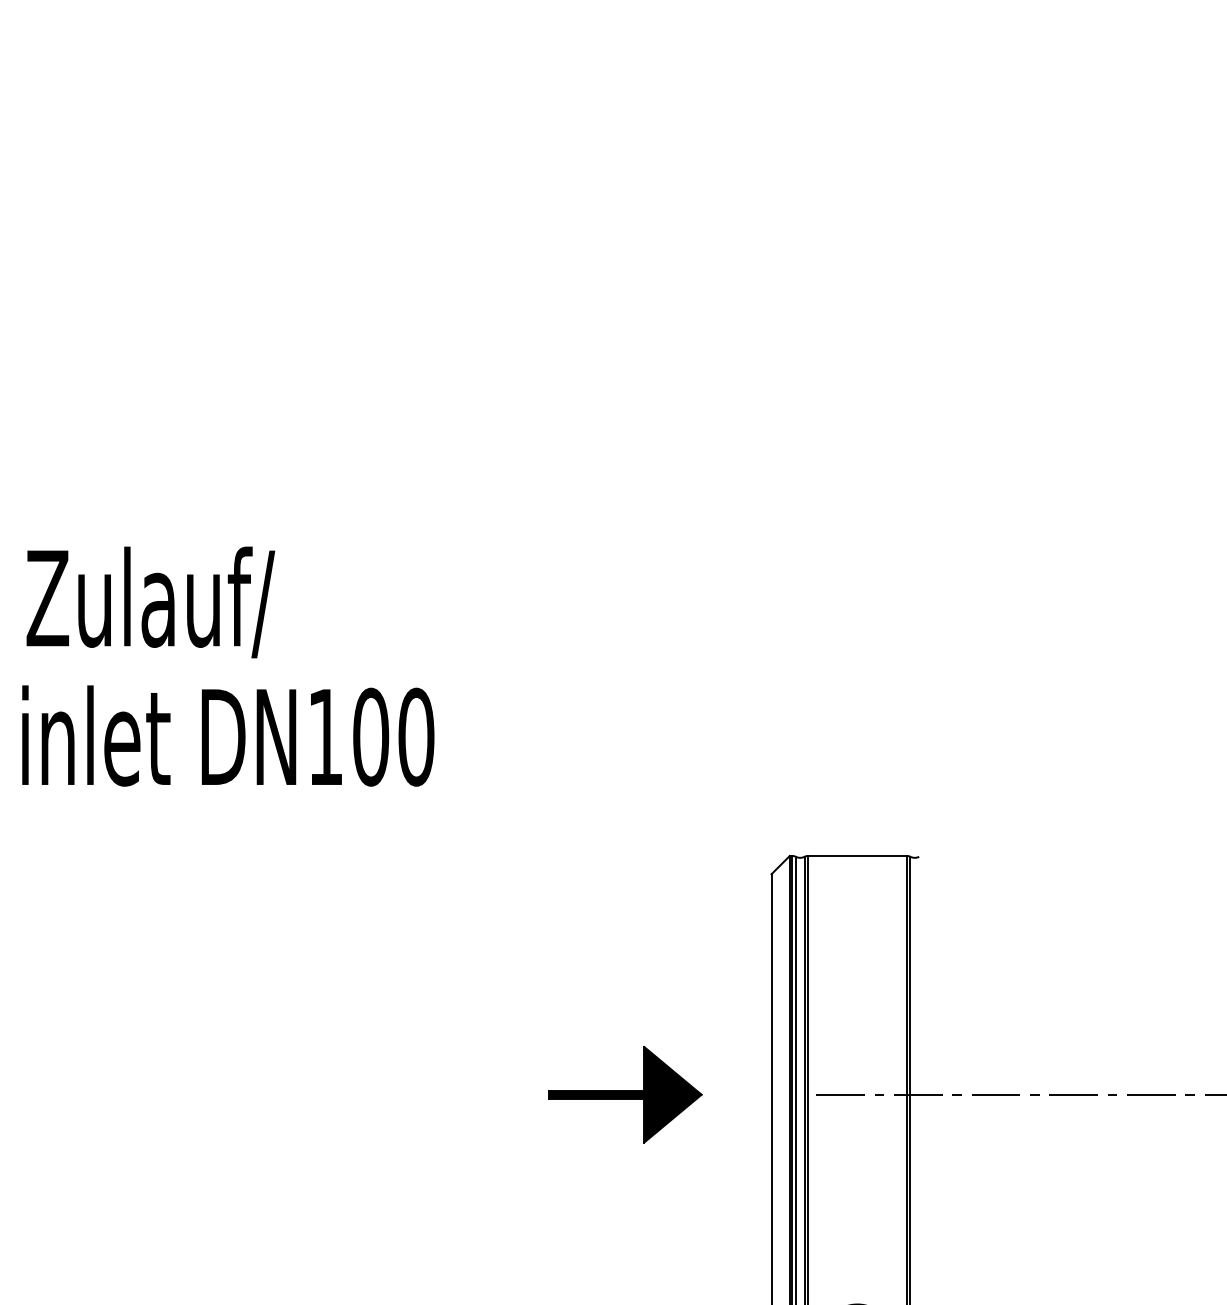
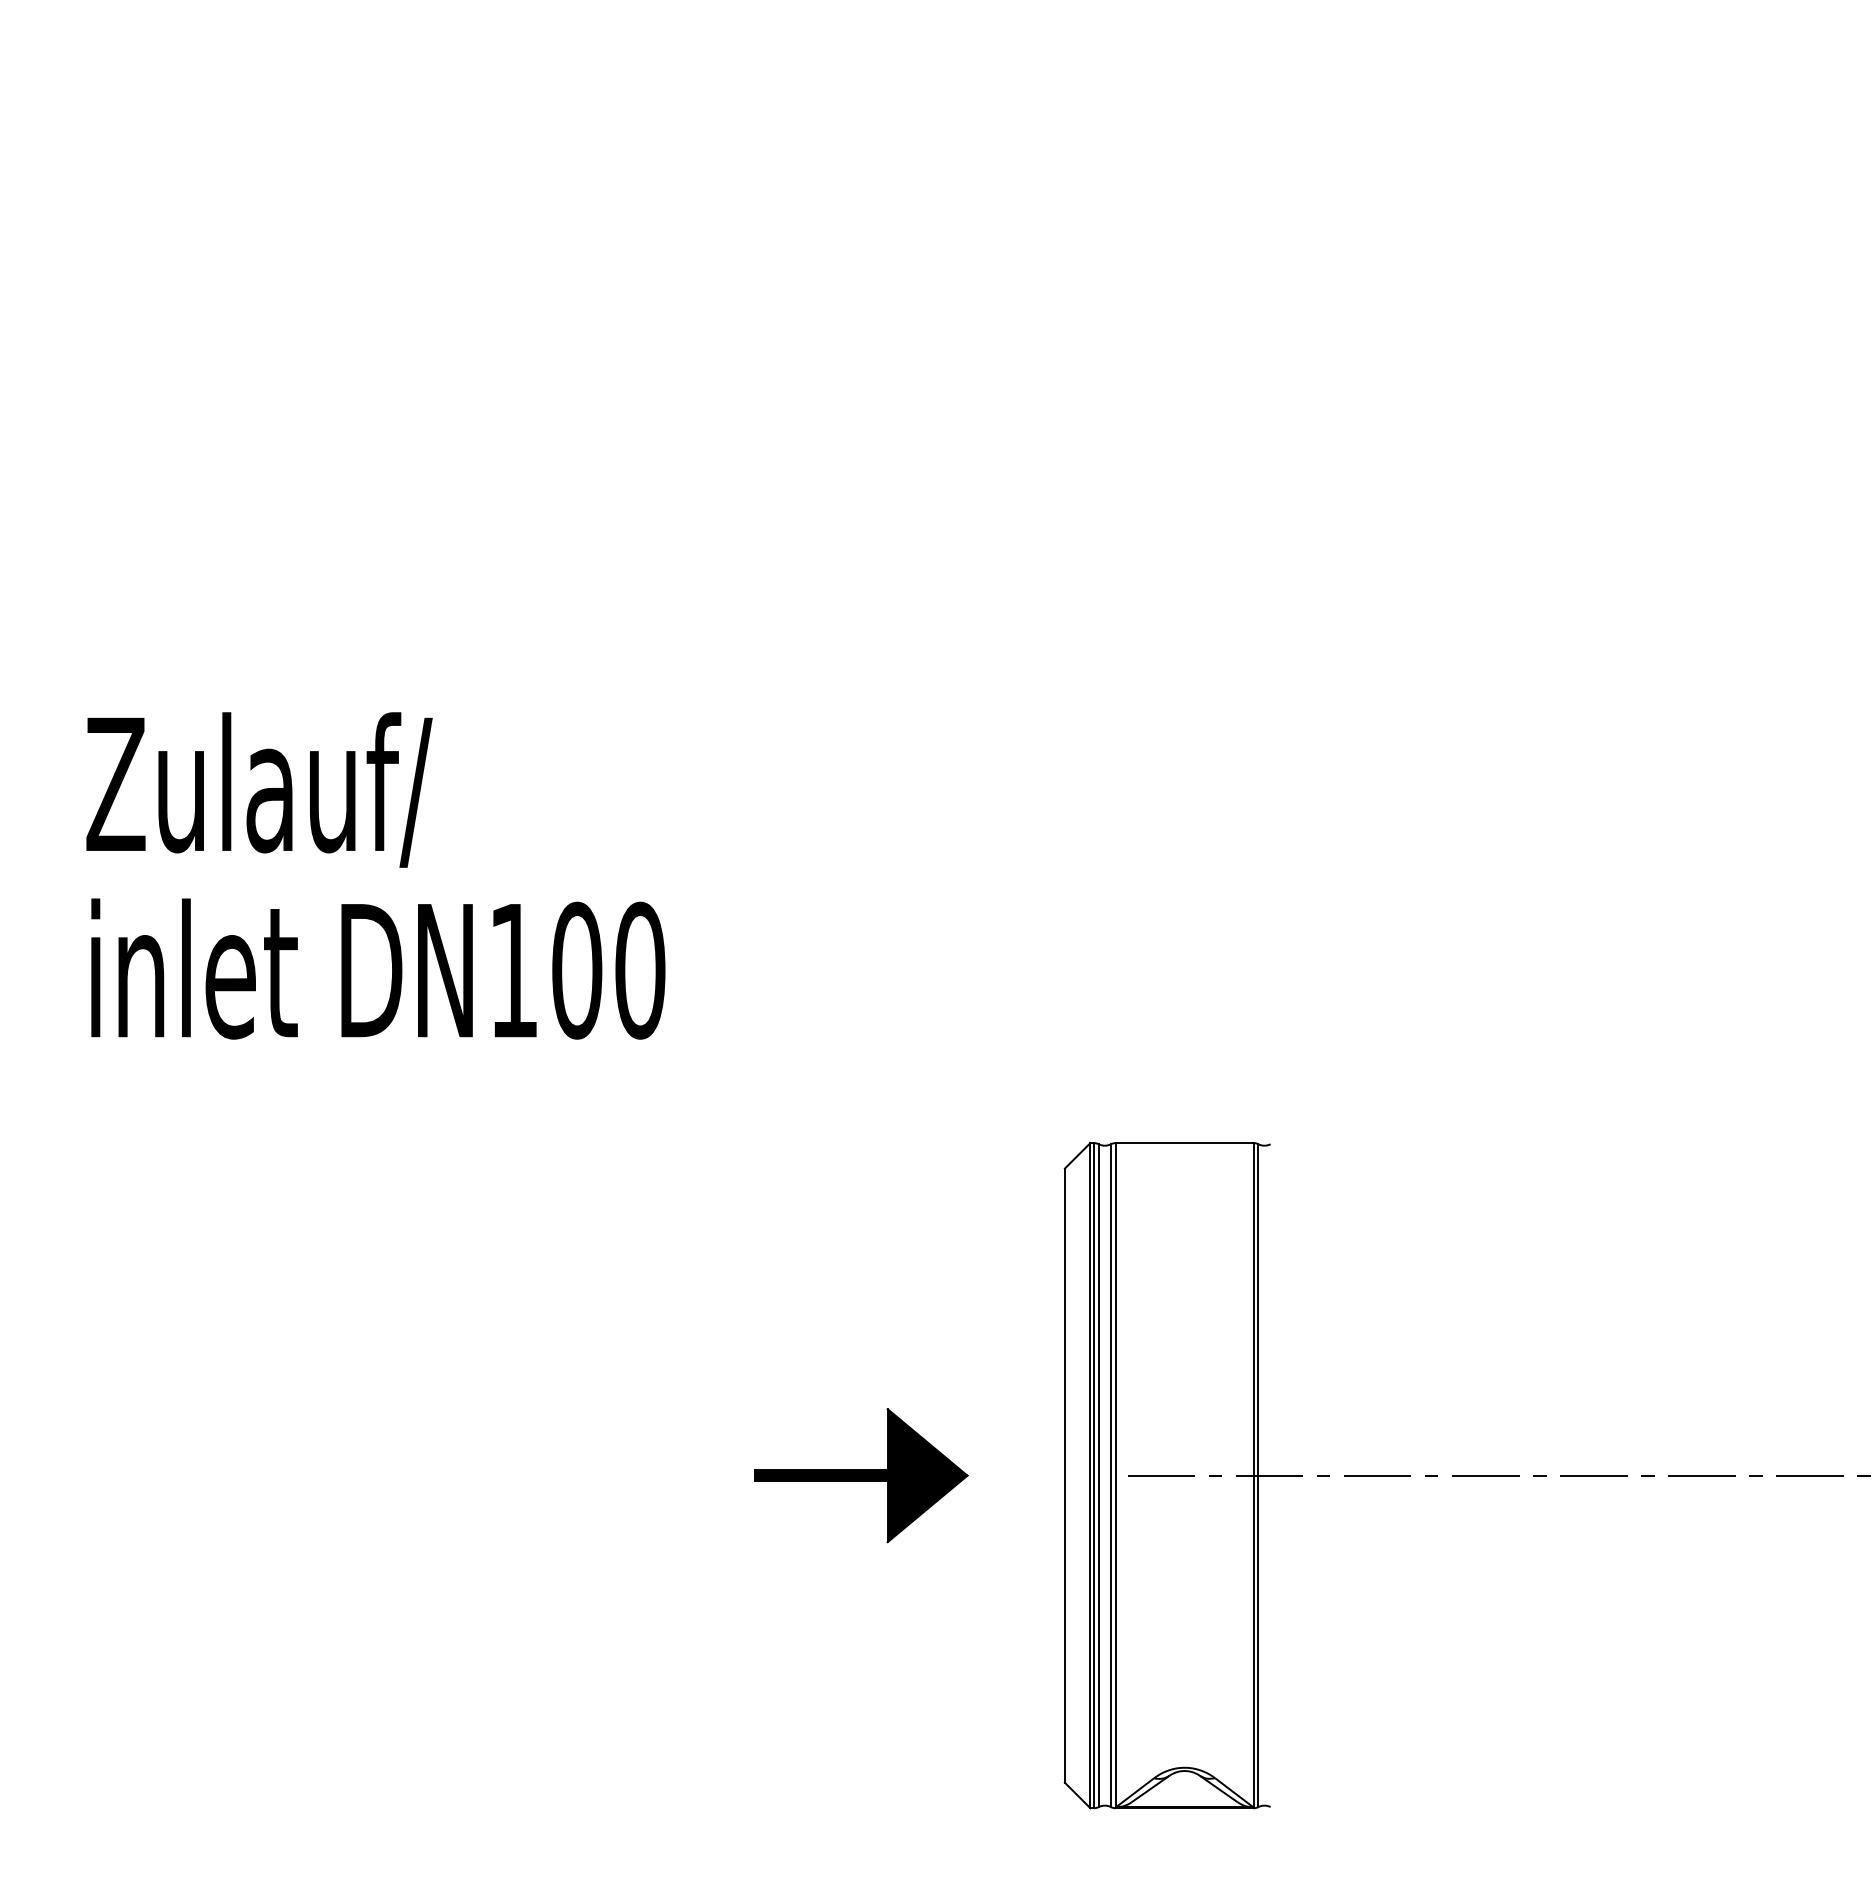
text: (150, 602) -> (259, 789), moved
text: (228, 735) -> (378, 968), moved

